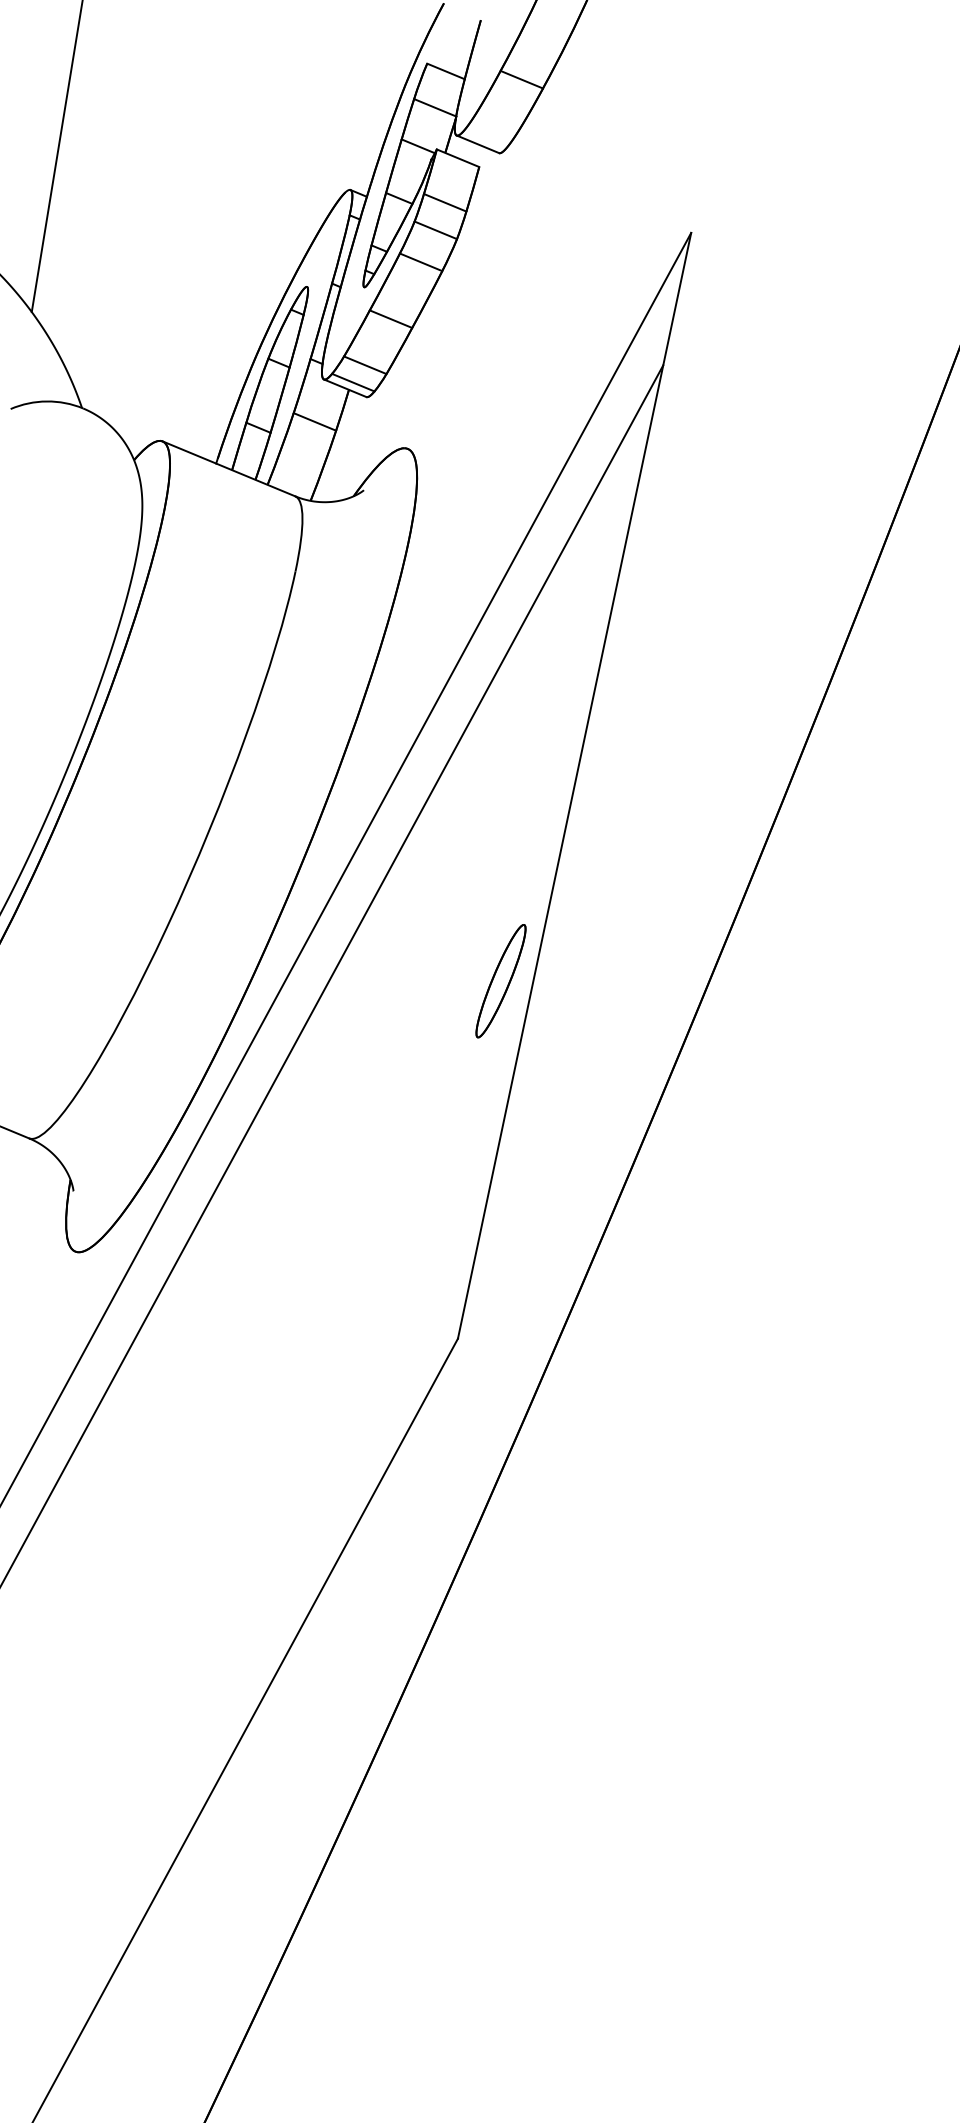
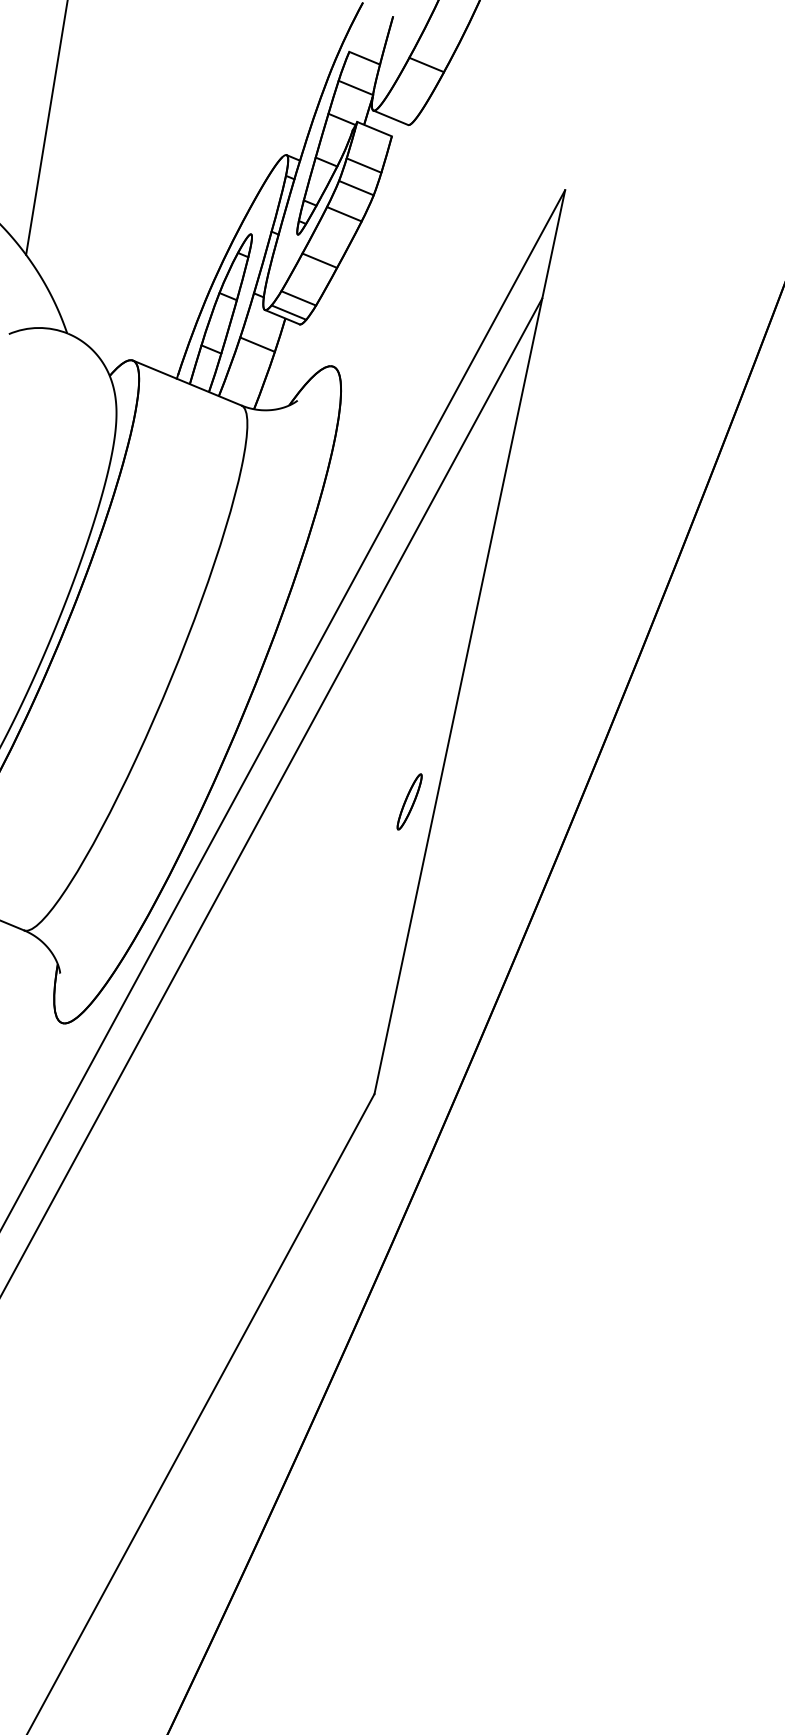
part: (500, 981) -> (409, 802), size x0.6

